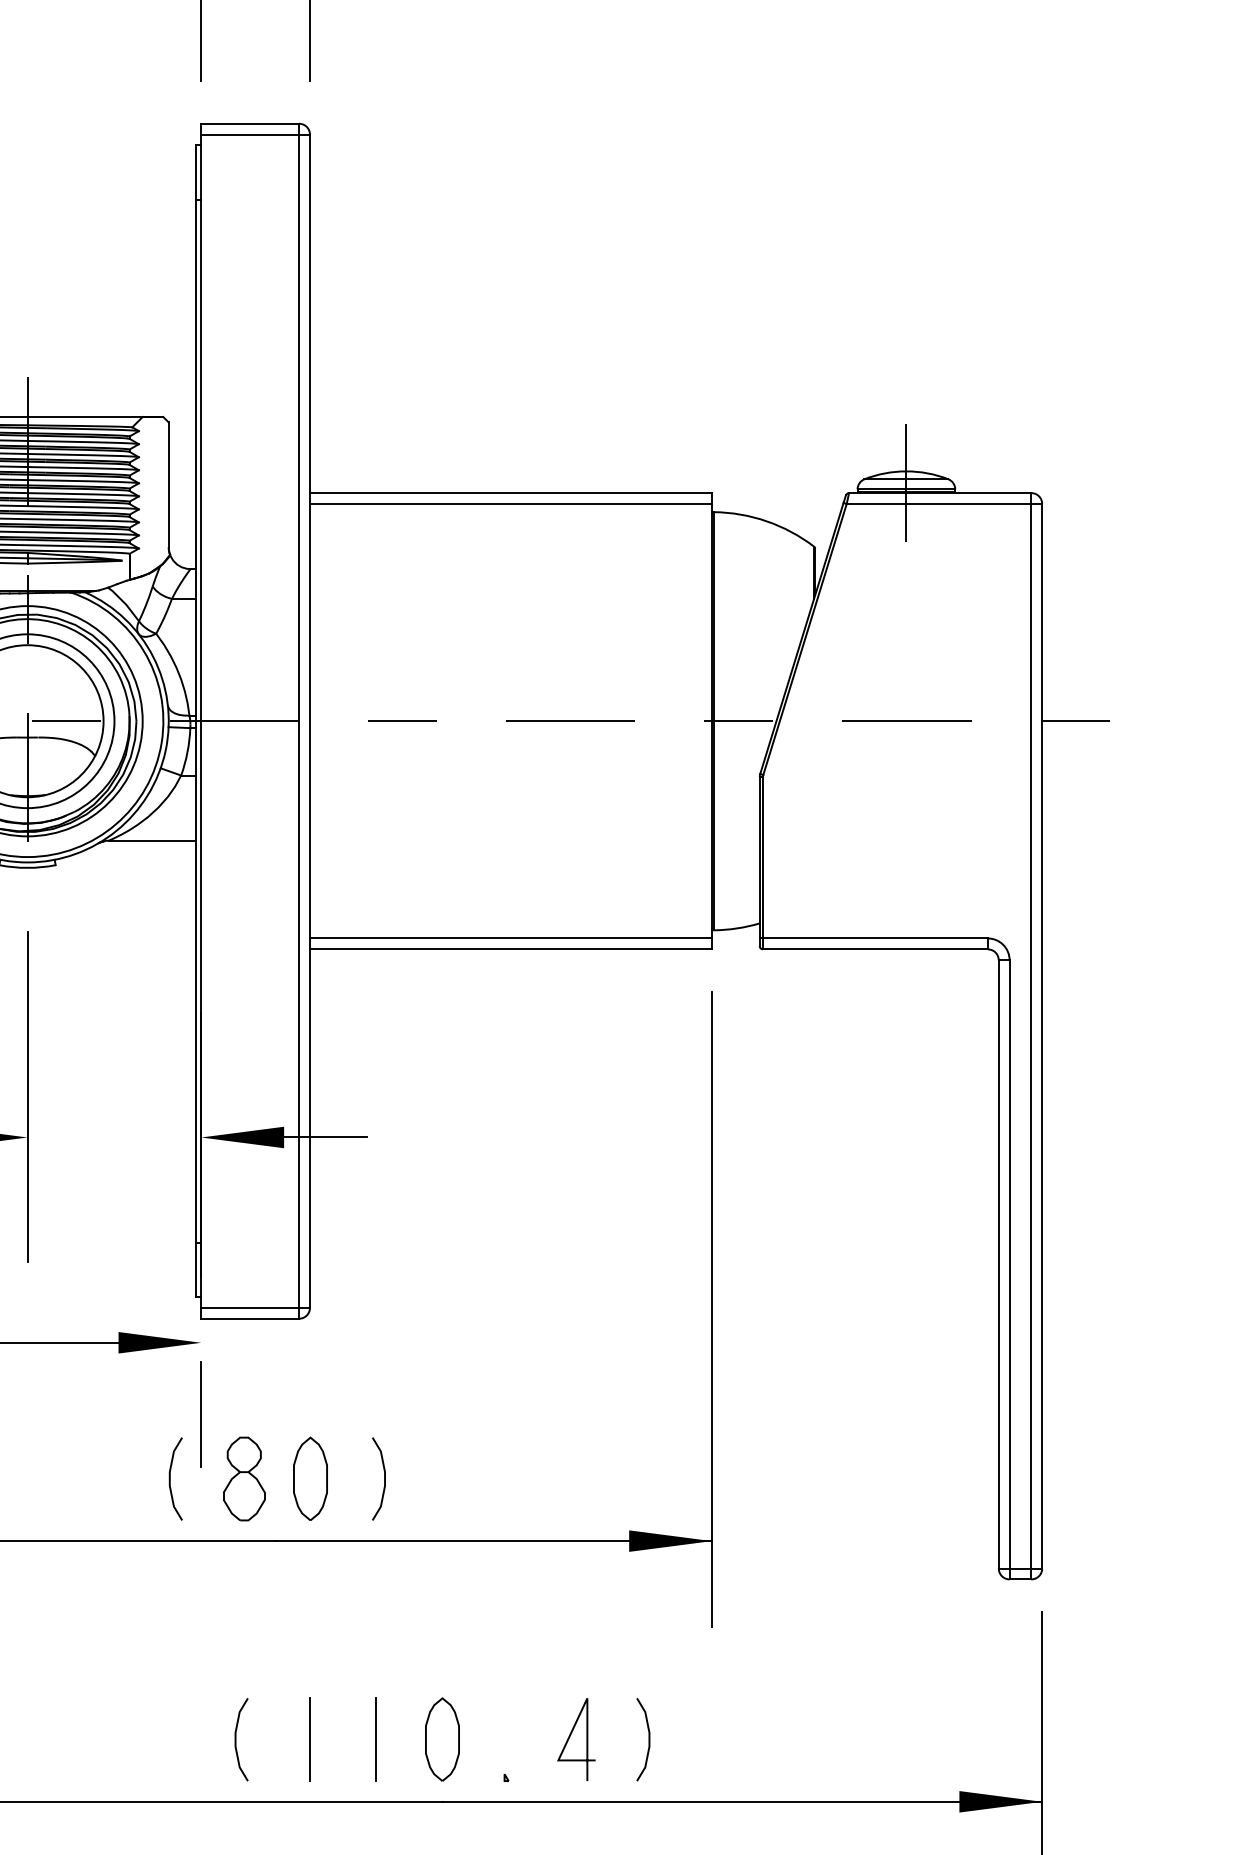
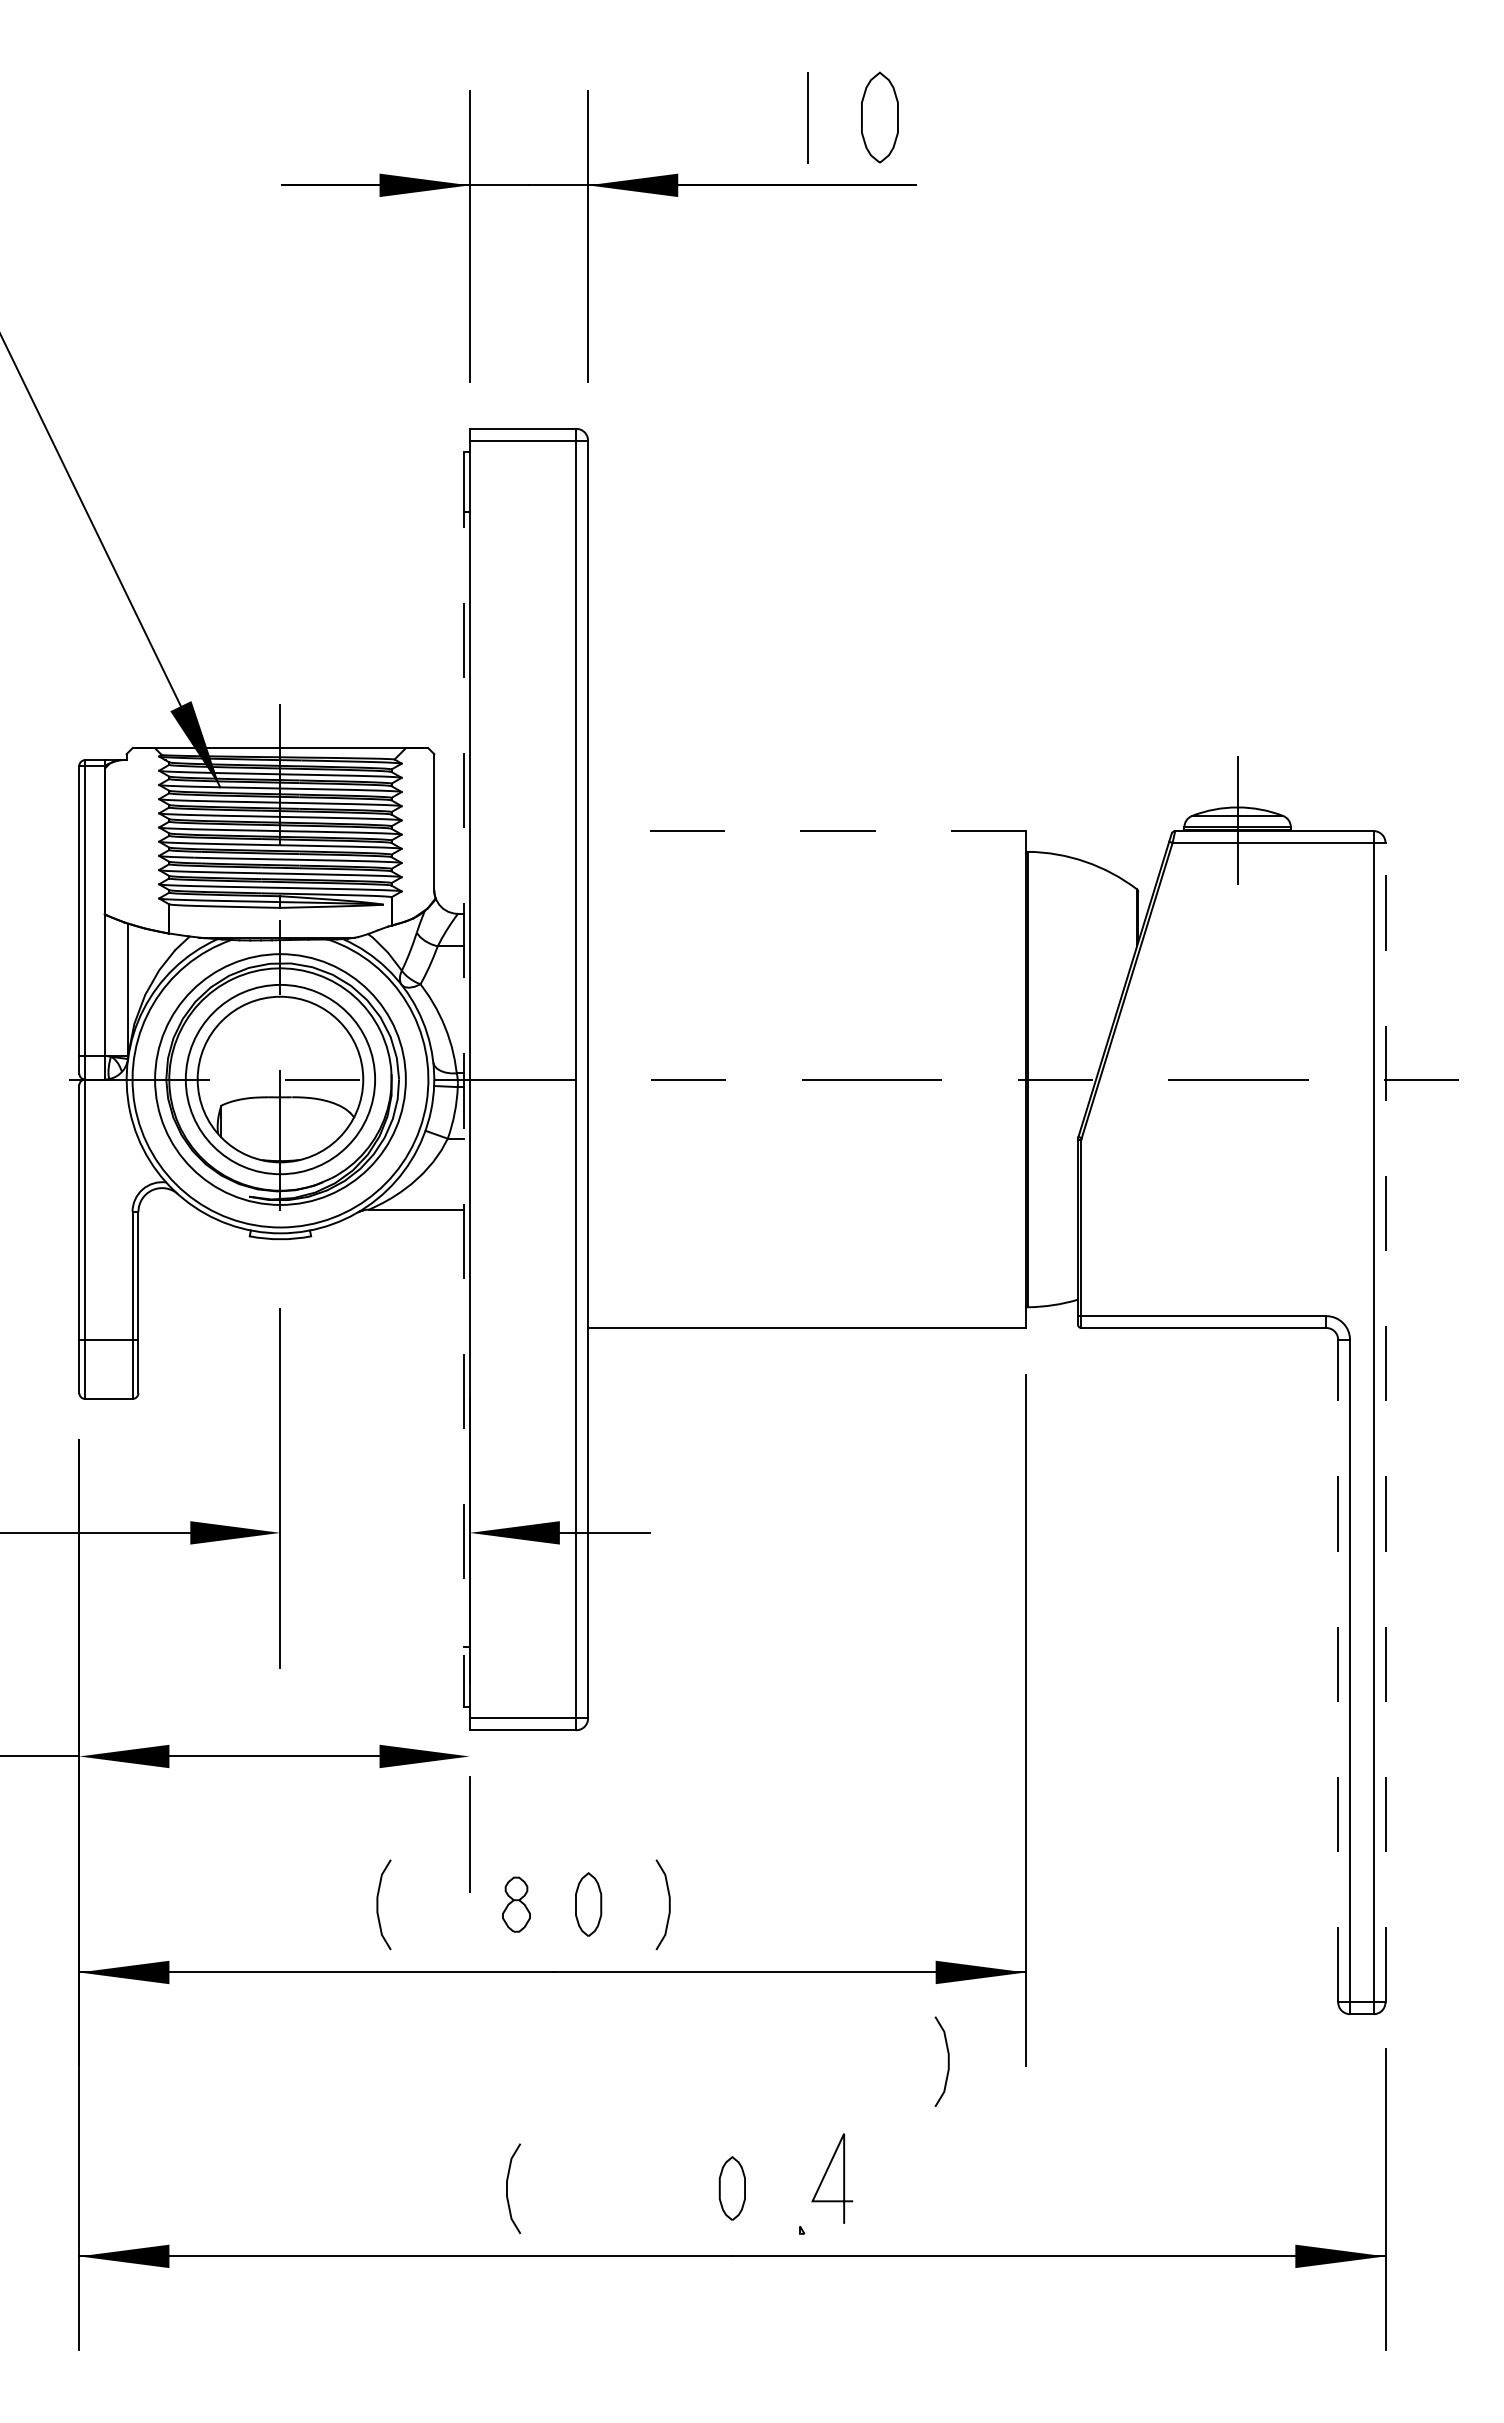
line: (510, 493) -> (806, 831), solid -> dashed
line: (510, 503) -> (806, 842), removed
line: (195, 722) -> (463, 1080), solid -> dashed
line: (510, 938) -> (806, 1316), removed
line: (1042, 1036) -> (1385, 1422), solid -> dashed
line: (999, 1263) -> (1338, 1670), solid -> dashed
curve: (170, 1478) -> (378, 1904), moved
part: (244, 1478) -> (516, 1904), size x0.6
part: (310, 1478) -> (588, 1904), size x0.7
line: (571, 1735) -> (826, 2174), moved
line: (310, 1739) -> (588, 2188), removed
line: (376, 1739) -> (660, 2188), removed
part: (442, 1739) -> (732, 2188), size x0.7
curve: (648, 1739) -> (947, 2061), moved

